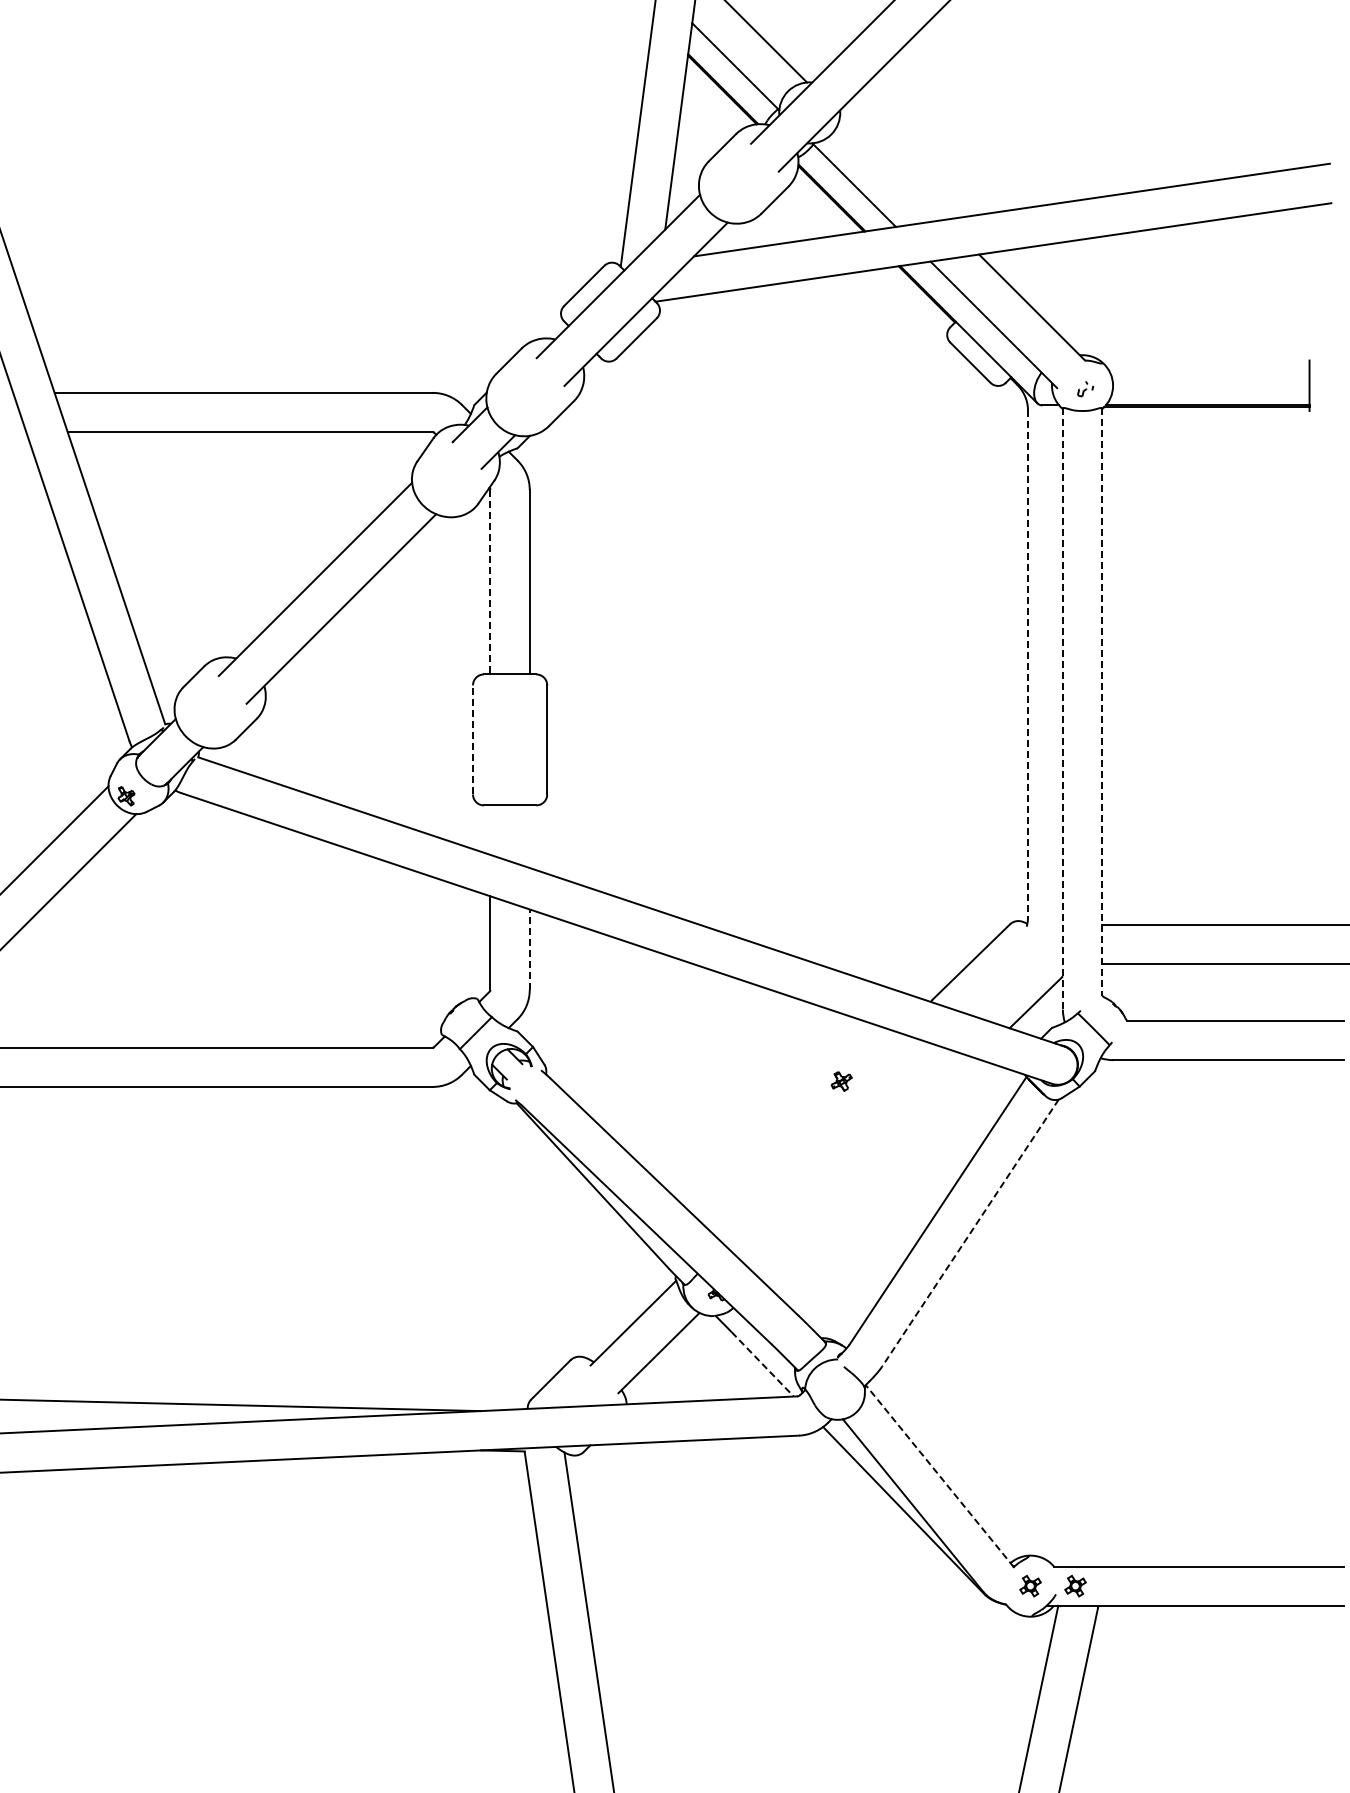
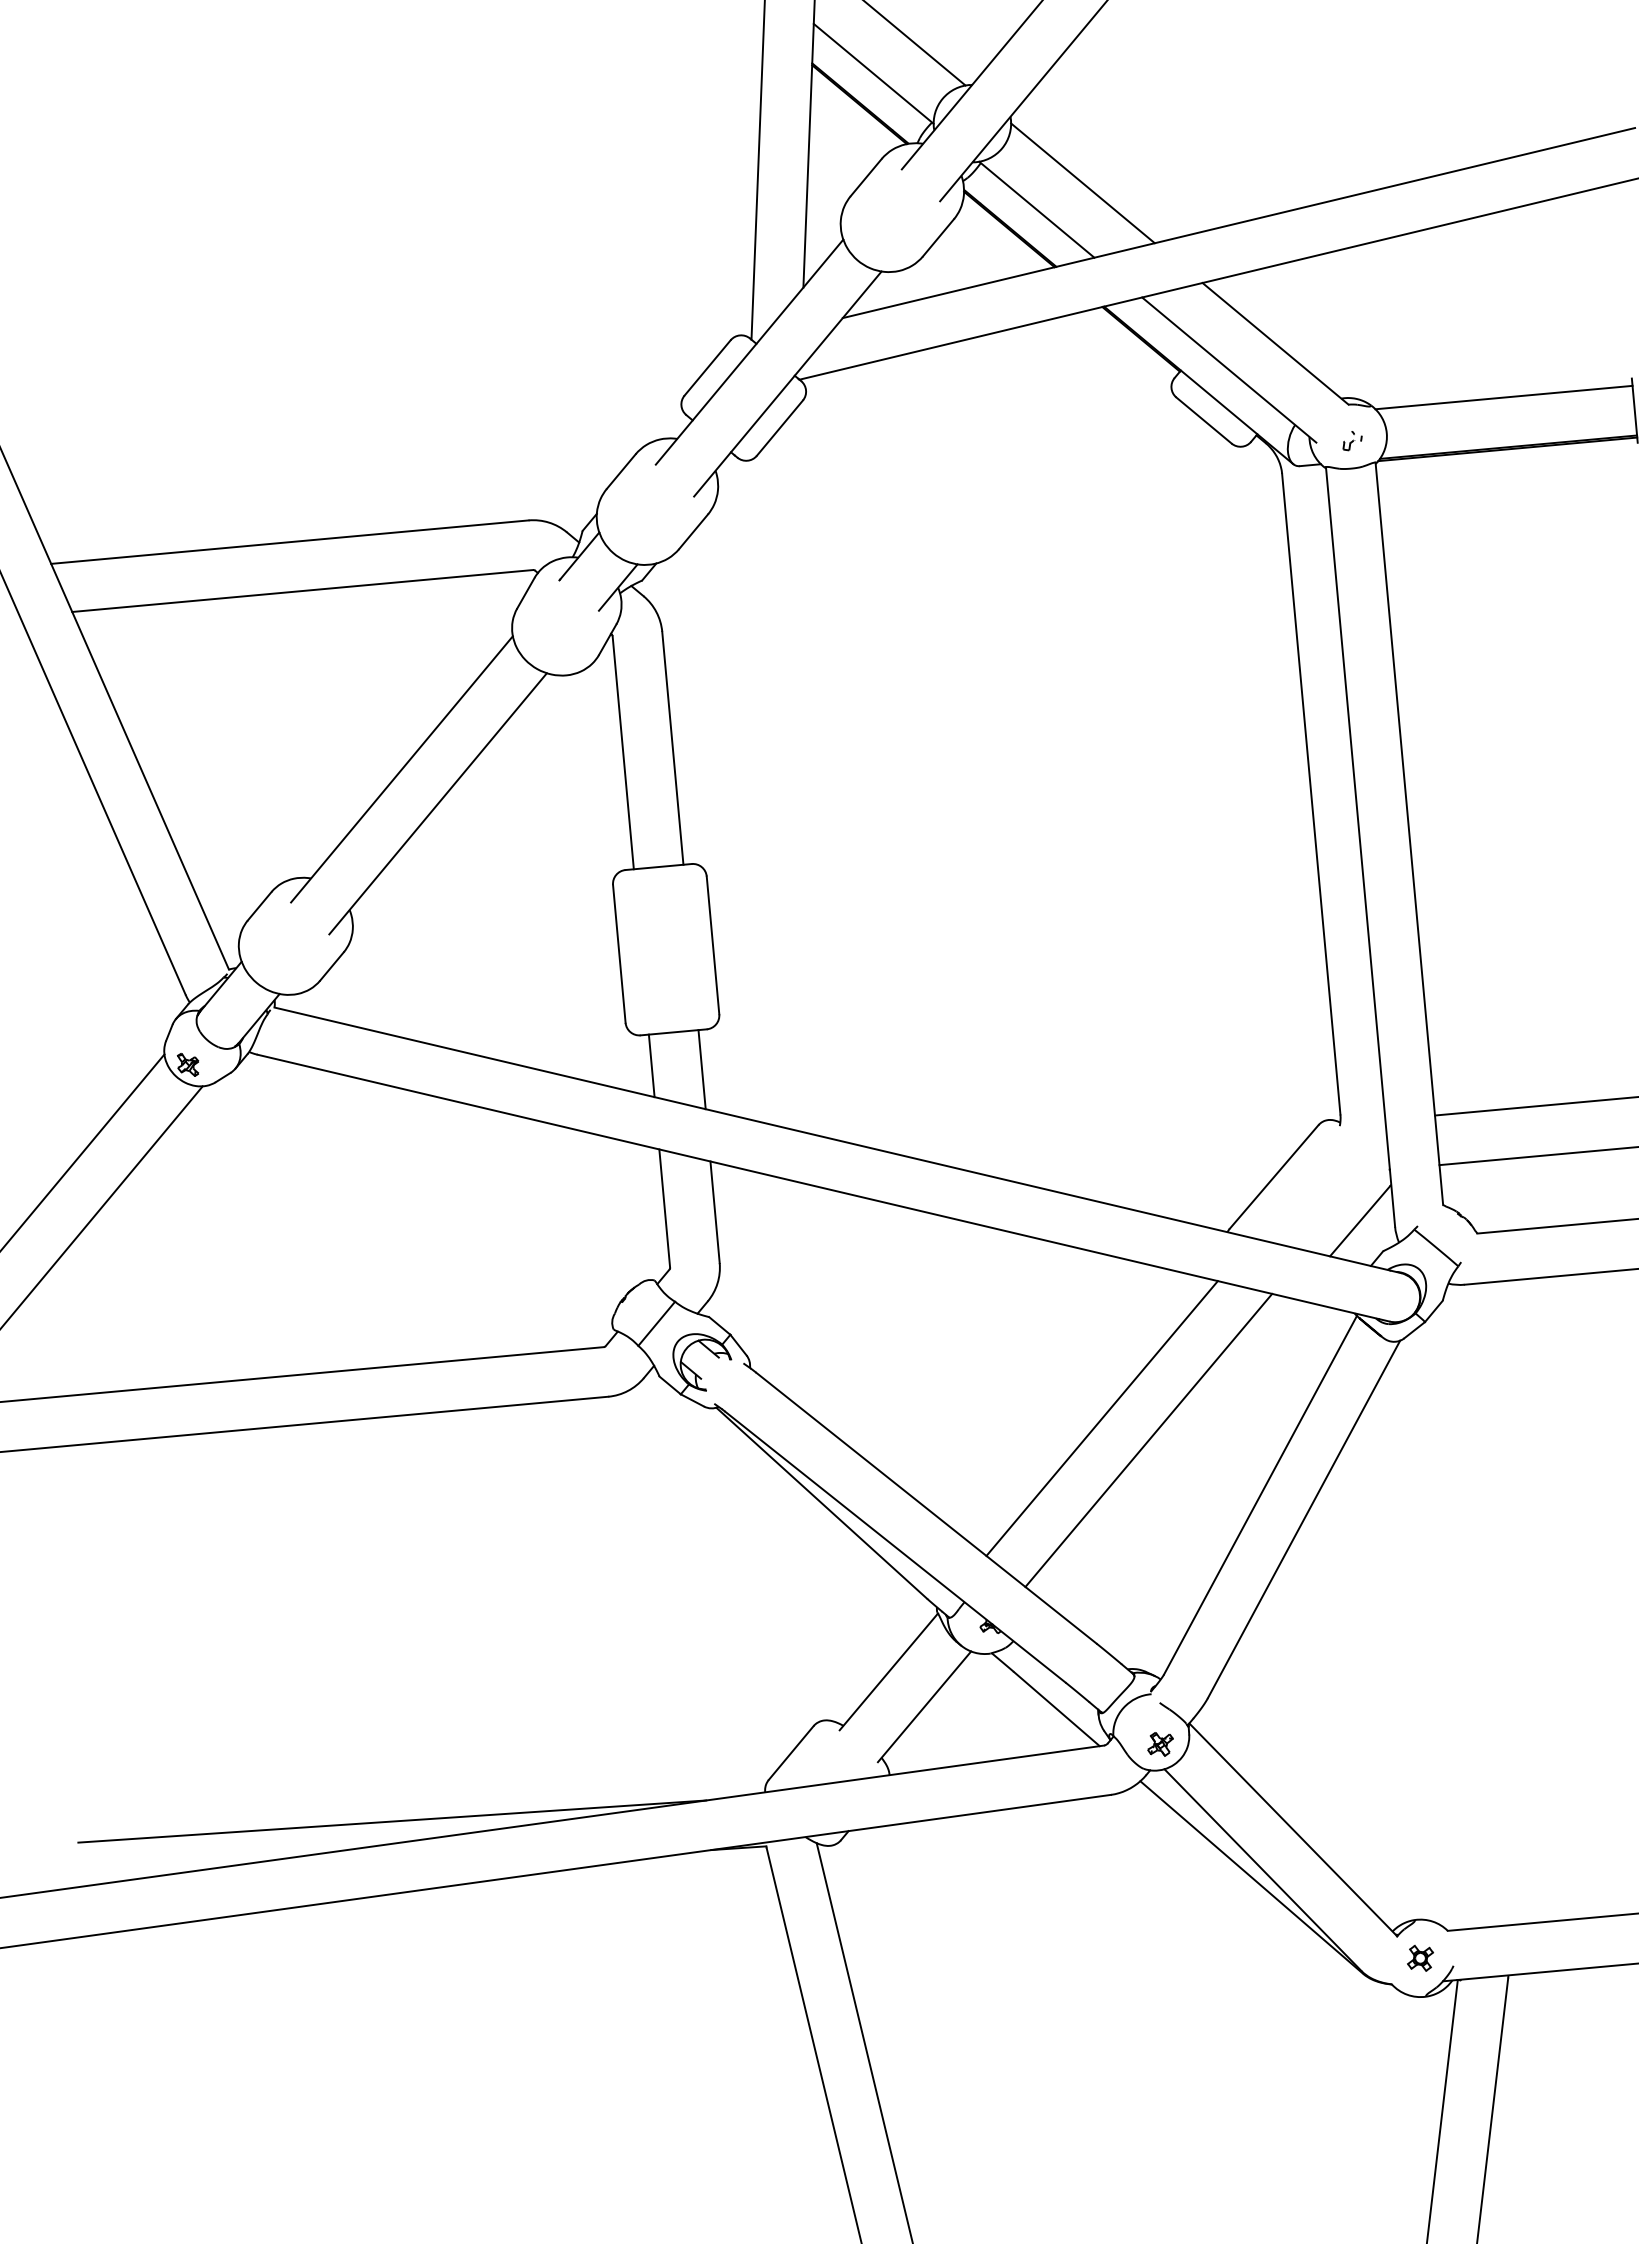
line: (892, 167) -> (1083, 183), added
line: (1207, 366) -> (1503, 398), added
line: (490, 582) -> (623, 753), dashed -> solid
line: (1027, 663) -> (1310, 793), dashed -> solid
line: (1102, 702) -> (1409, 834), dashed -> solid
line: (1062, 708) -> (1359, 846), dashed -> solid
line: (473, 739) -> (619, 953), dashed -> solid
line: (490, 829) -> (651, 1065), added
line: (529, 836) -> (701, 1069), added
line: (529, 949) -> (714, 1212), dashed -> solid
part: (841, 1081) -> (1160, 1744), moved
line: (818, 1139) -> (1101, 1418), added
line: (853, 1159) -> (1147, 1439), added
line: (970, 1233) -> (1304, 1519), dashed -> solid
line: (762, 1364) -> (1056, 1709), dashed -> solid
line: (939, 1475) -> (1292, 1829), dashed -> solid
part: (1075, 1585) -> (1477, 1952), removed

